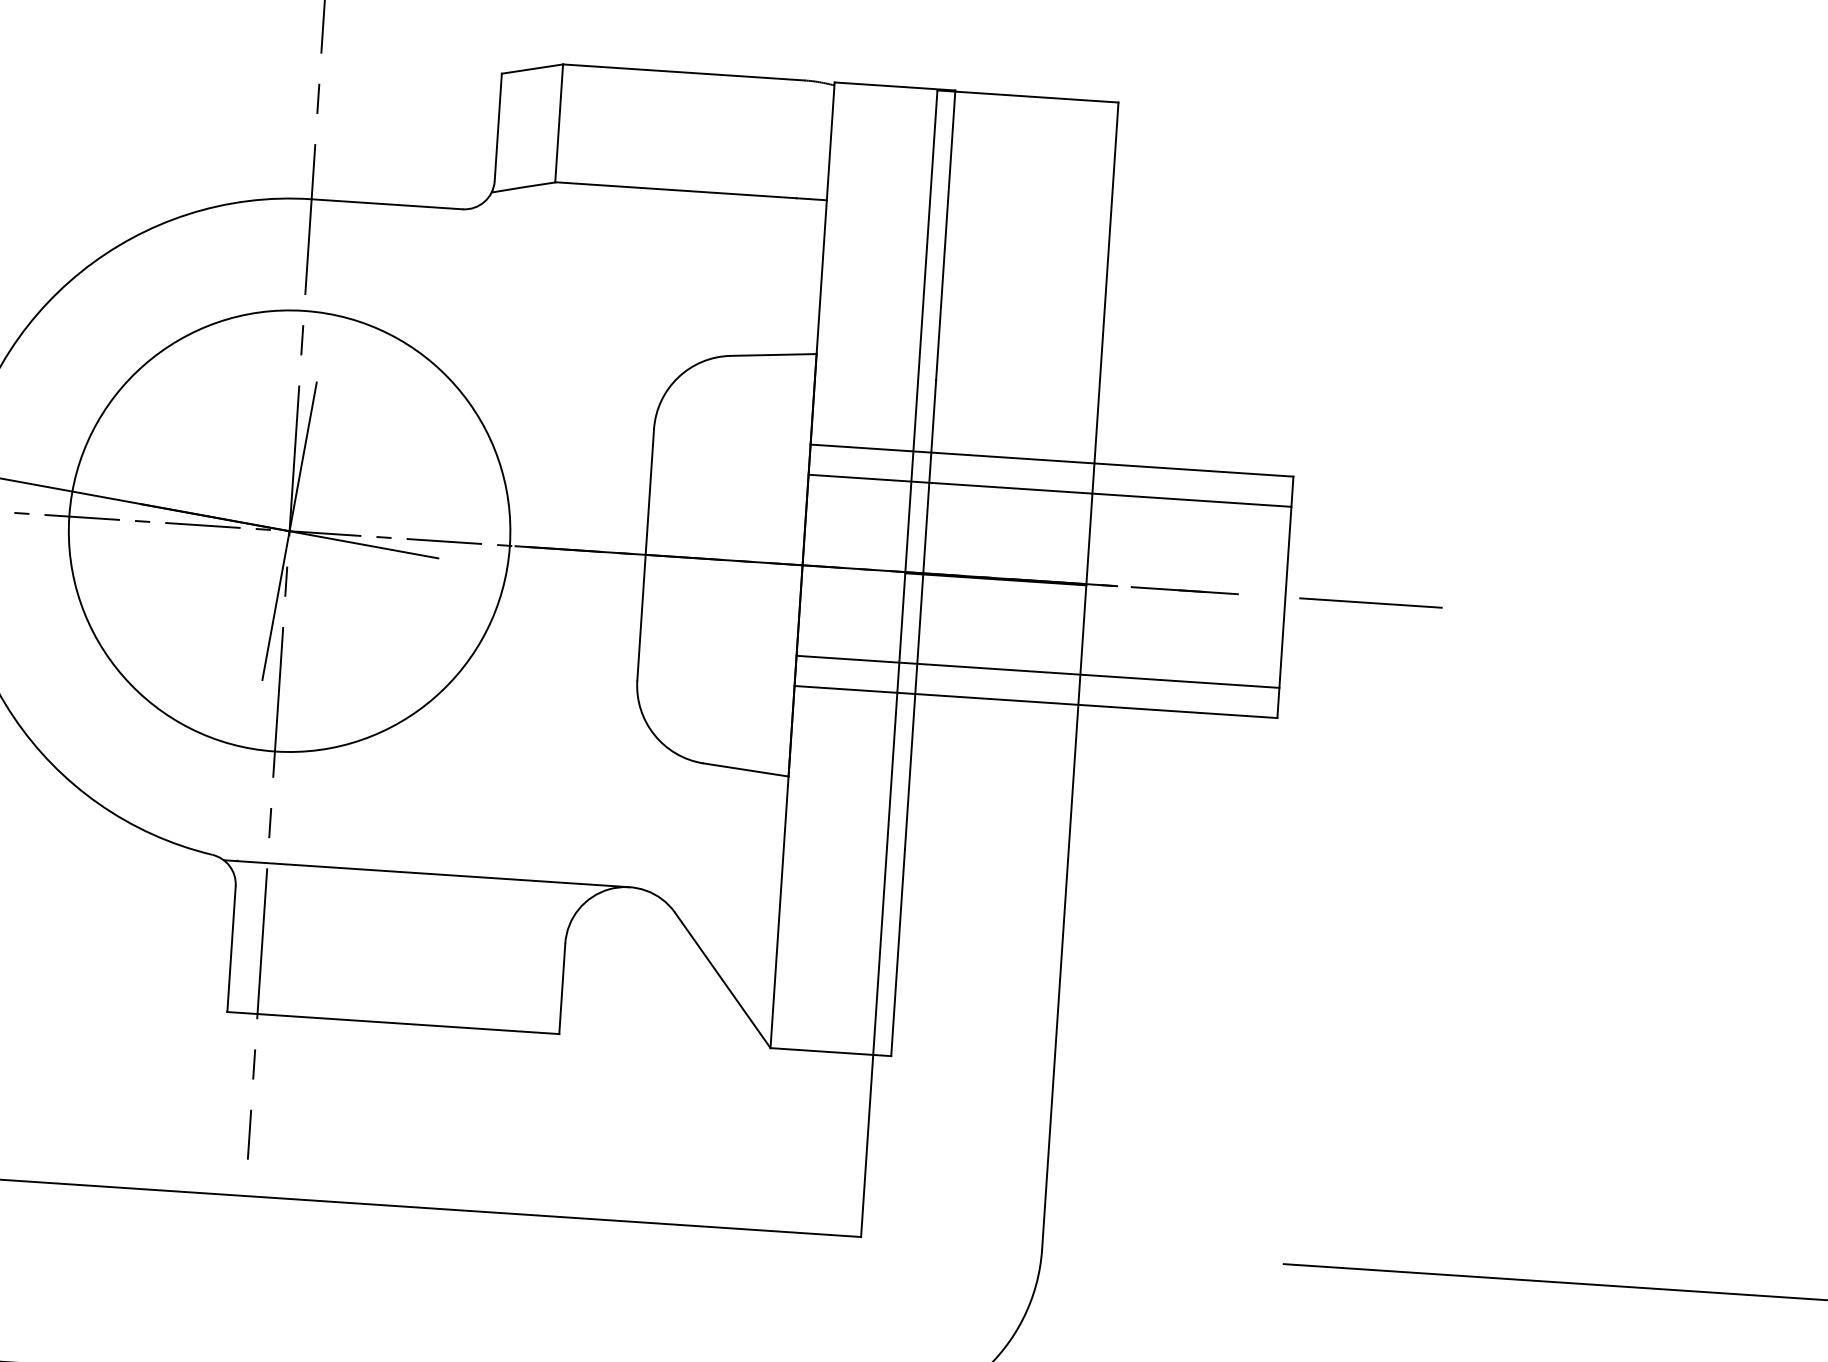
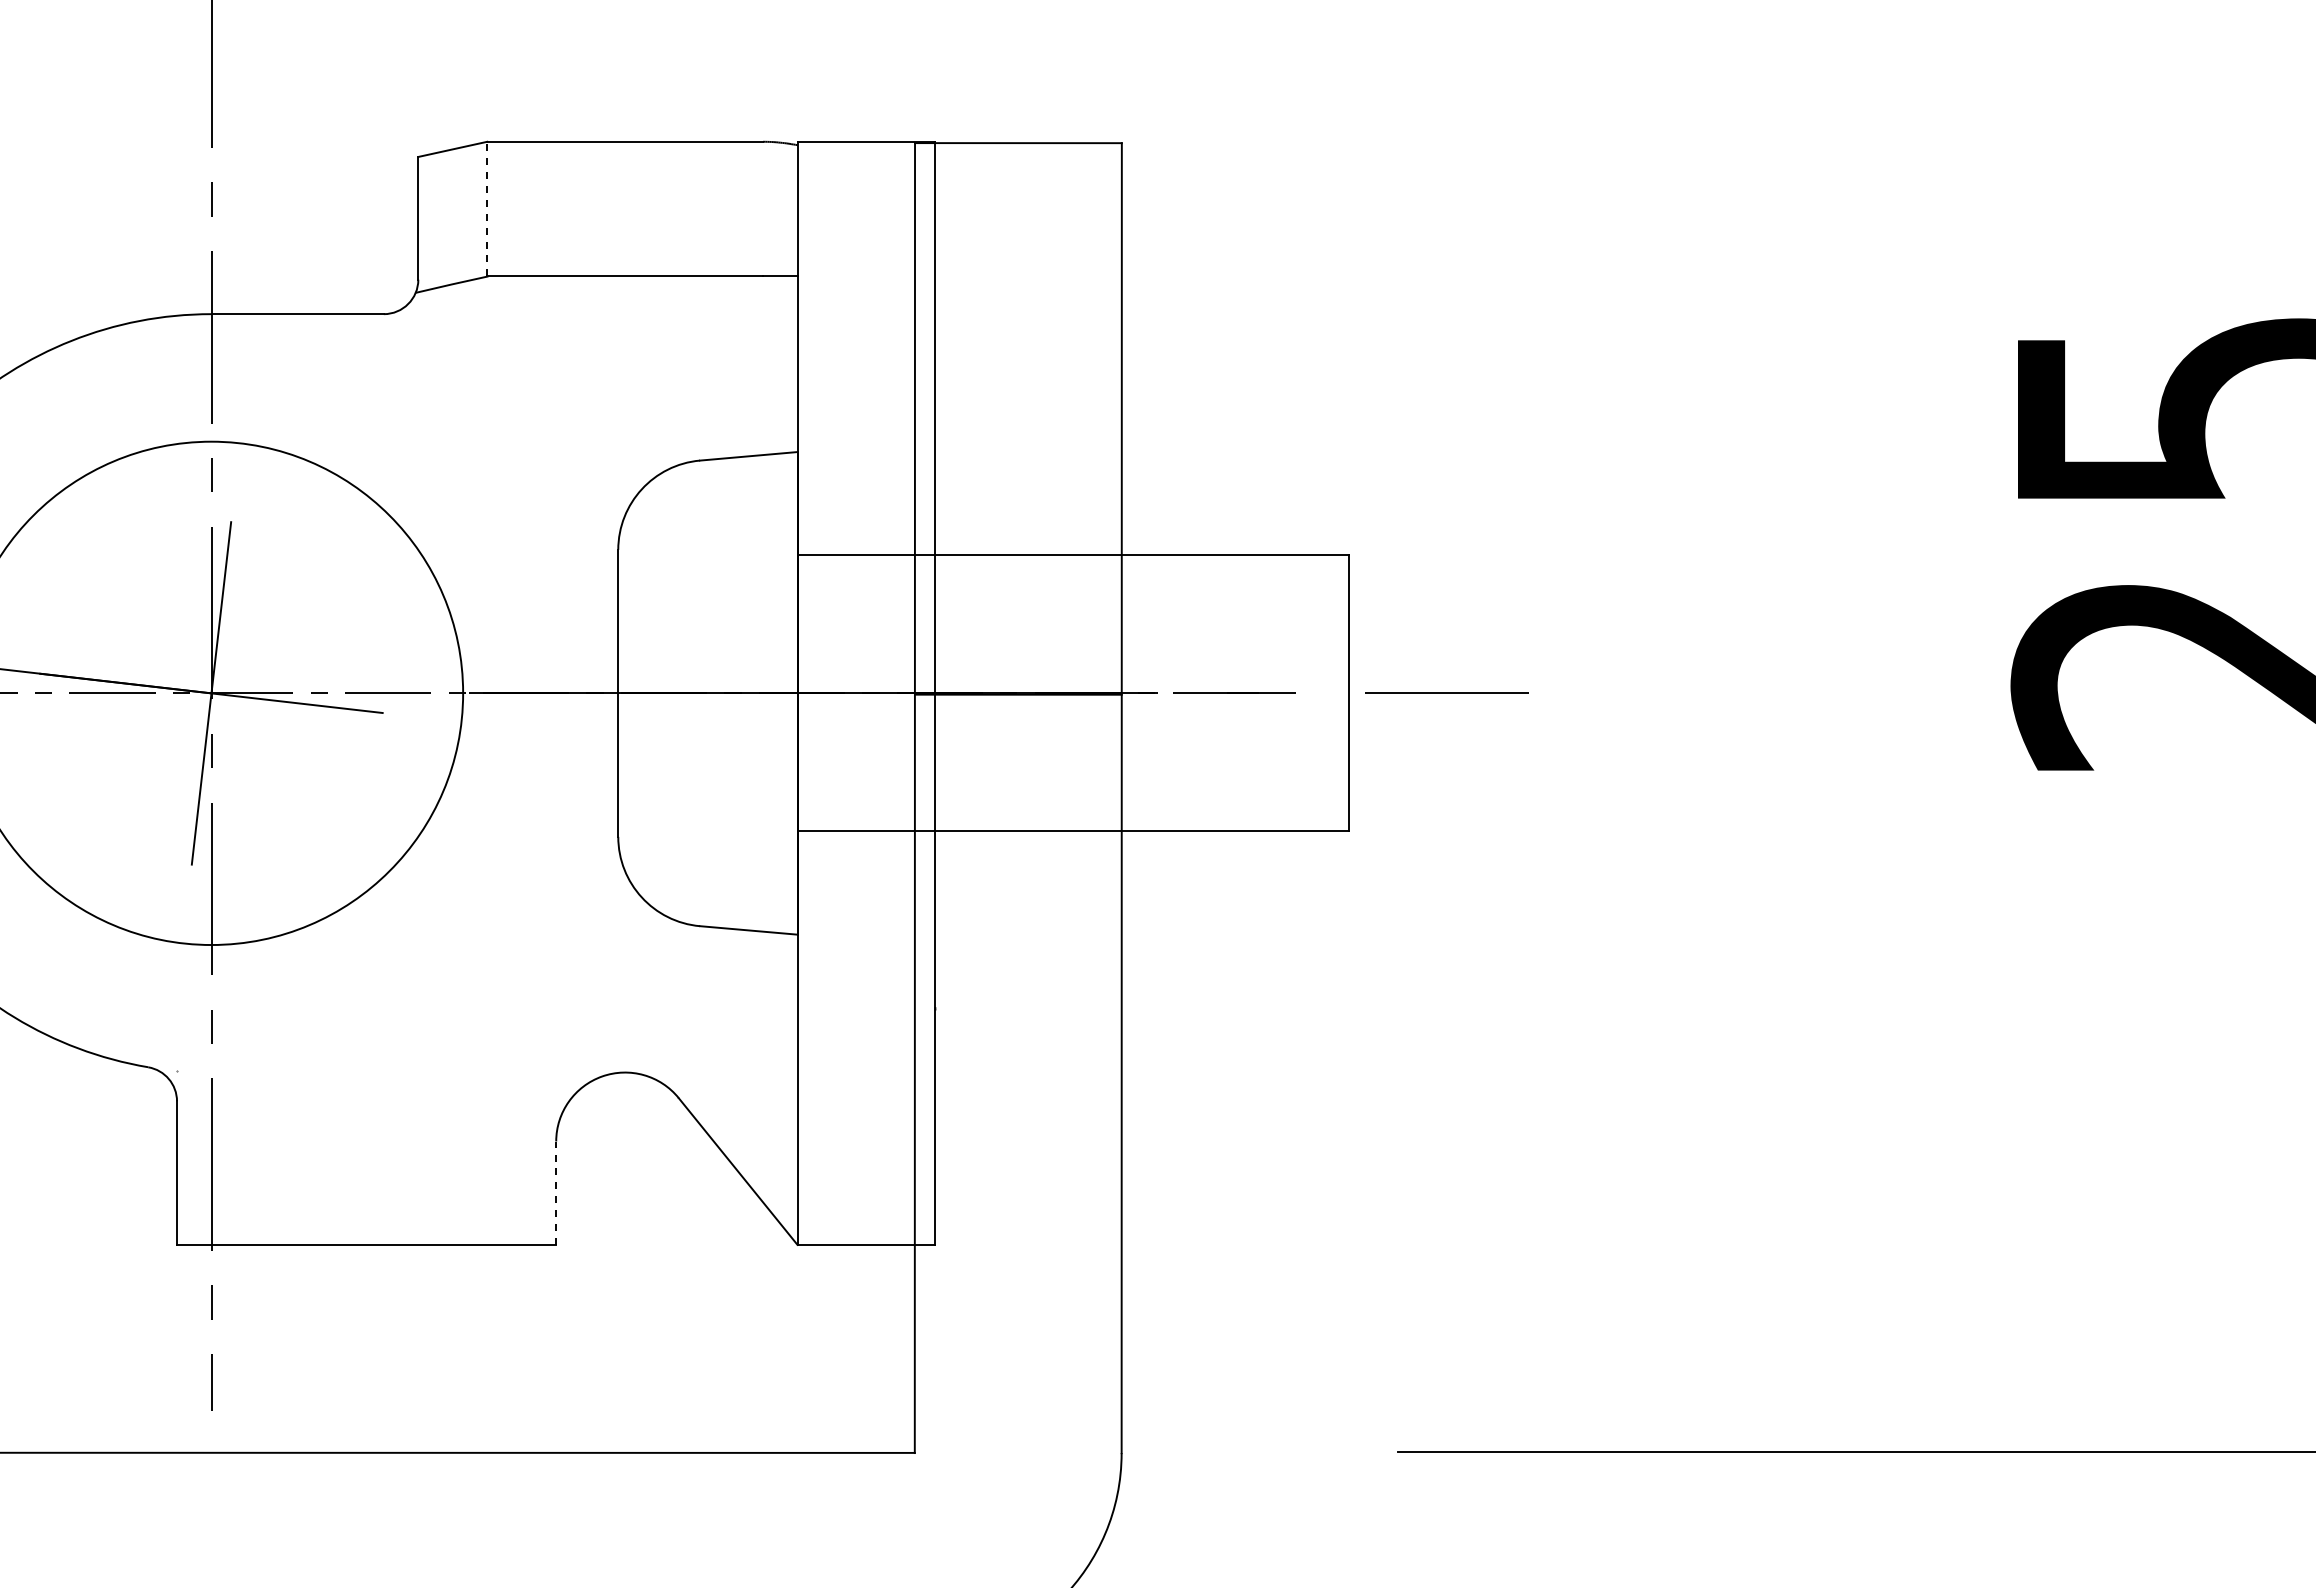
line: (559, 122) -> (487, 208), solid -> dashed
line: (1050, 490) -> (1073, 589), removed
line: (1038, 671) -> (1073, 796), removed
line: (426, 873) -> (393, 1072), removed
line: (562, 989) -> (556, 1193), solid -> dashed

